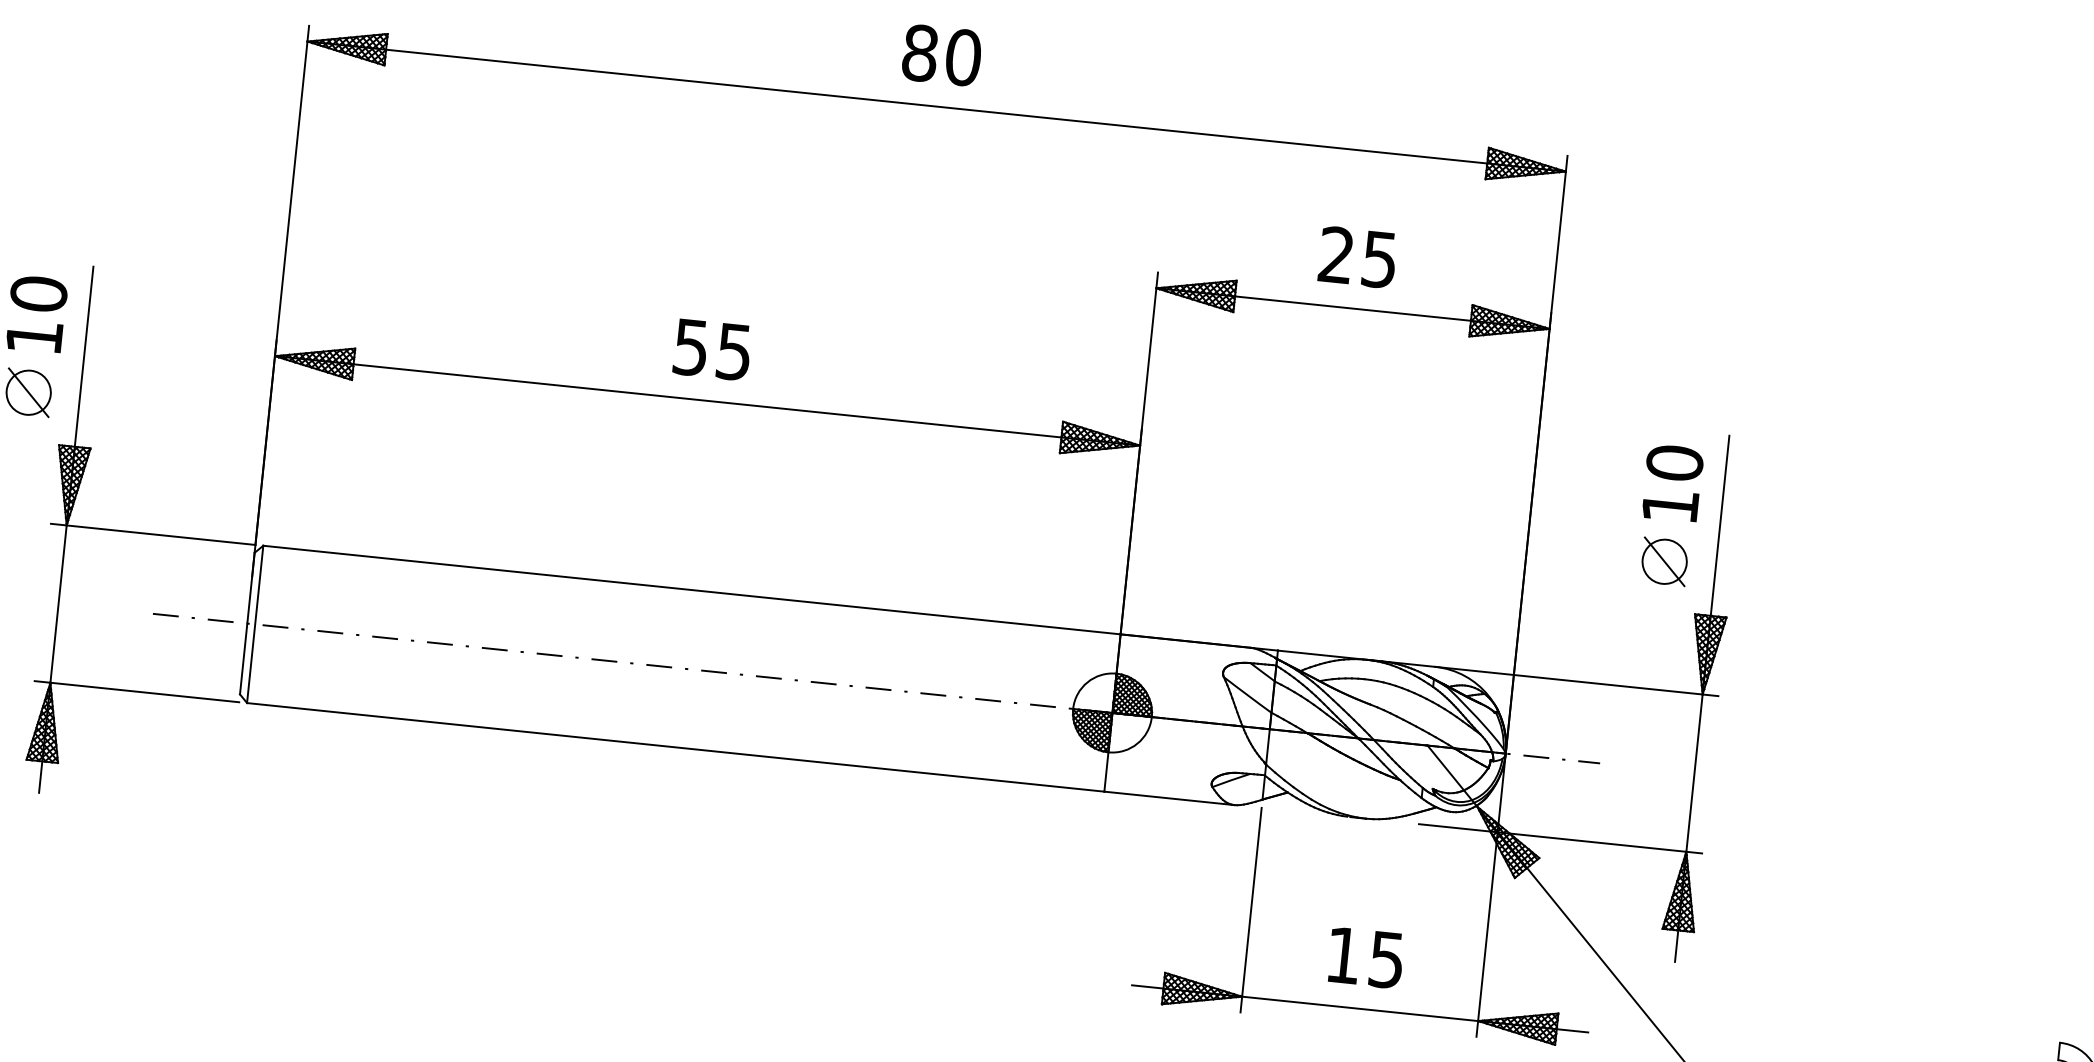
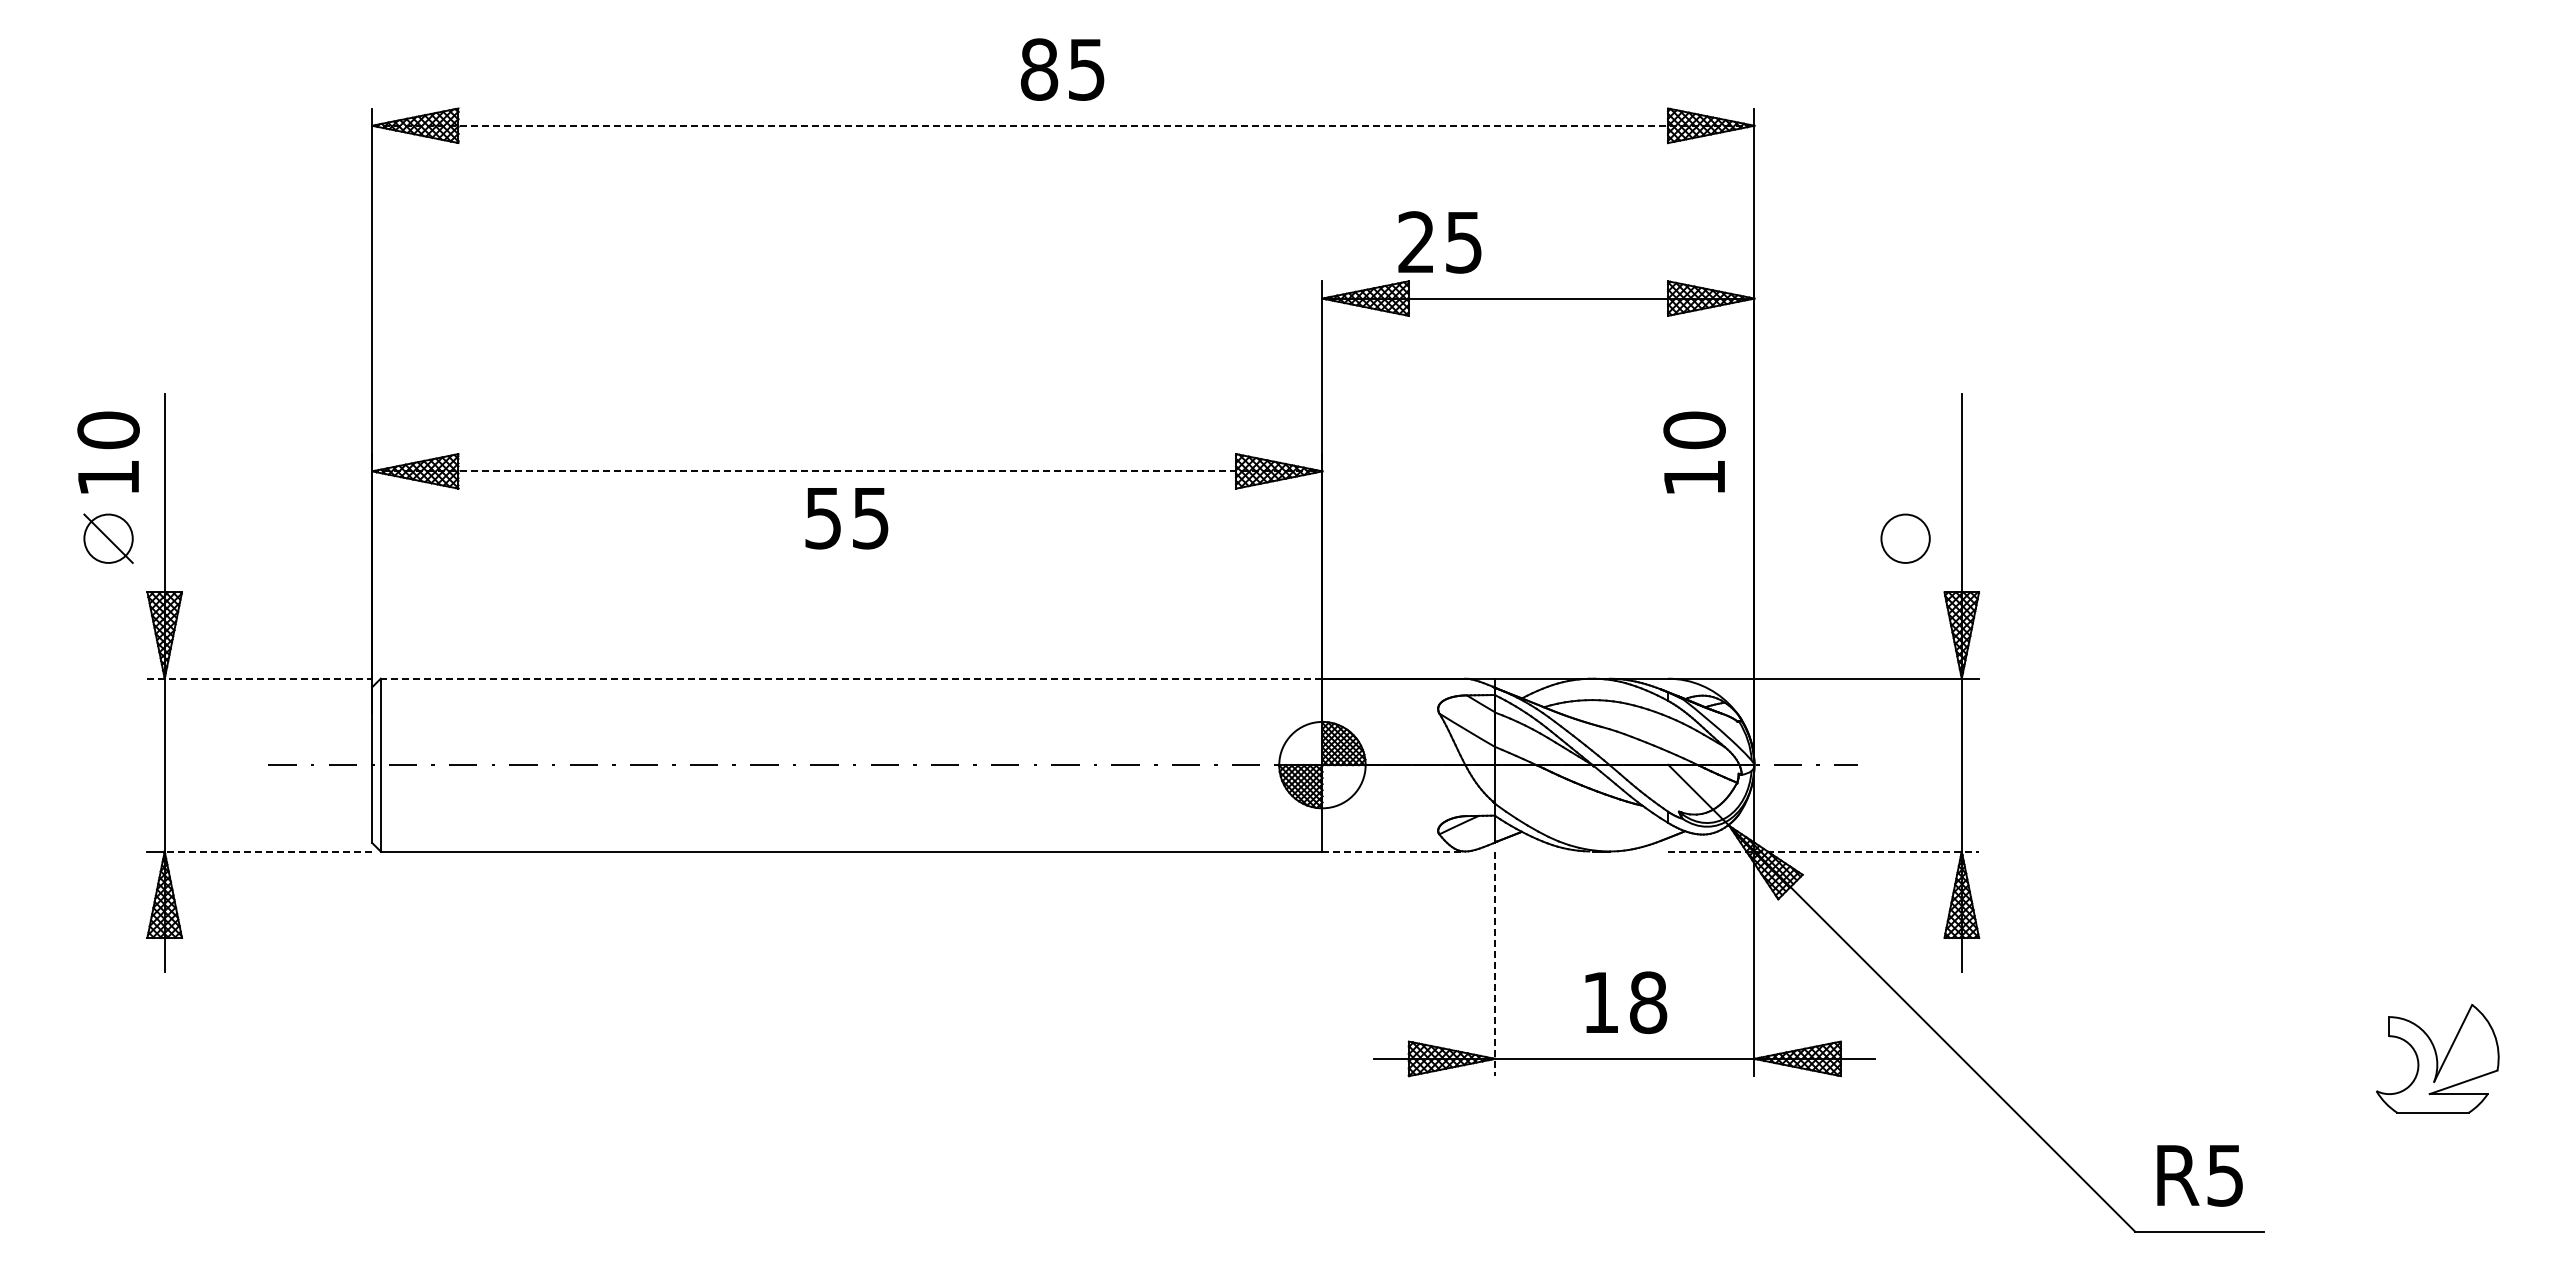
text: (963, 57) -> (1086, 69), 80 -> 85
line: (936, 106) -> (1063, 125), solid -> dashed
text: (1357, 257) -> (1439, 242), moved
text: (712, 349) -> (846, 518), moved
line: (707, 401) -> (847, 471), solid -> dashed
text: (1672, 483) -> (1694, 452), moved
line: (153, 534) -> (260, 678), solid -> dashed
line: (1664, 561) -> (1905, 538), removed
line: (691, 589) -> (851, 678), solid -> dashed
line: (144, 692) -> (268, 851), solid -> dashed
line: (1169, 798) -> (1394, 851), solid -> dashed
line: (1560, 838) -> (1823, 851), solid -> dashed
line: (1251, 910) -> (1495, 964), solid -> dashed
text: (1386, 959) -> (1648, 1002), 15 -> 18

